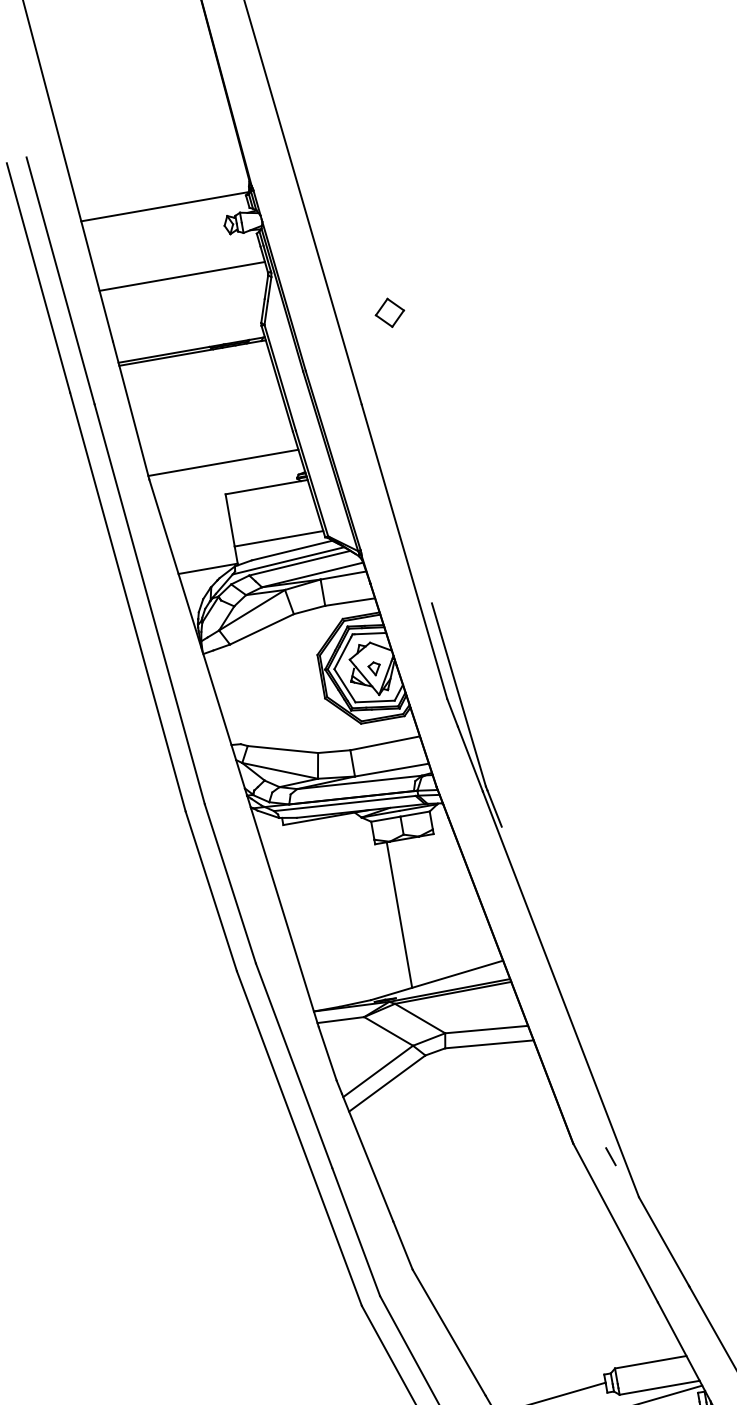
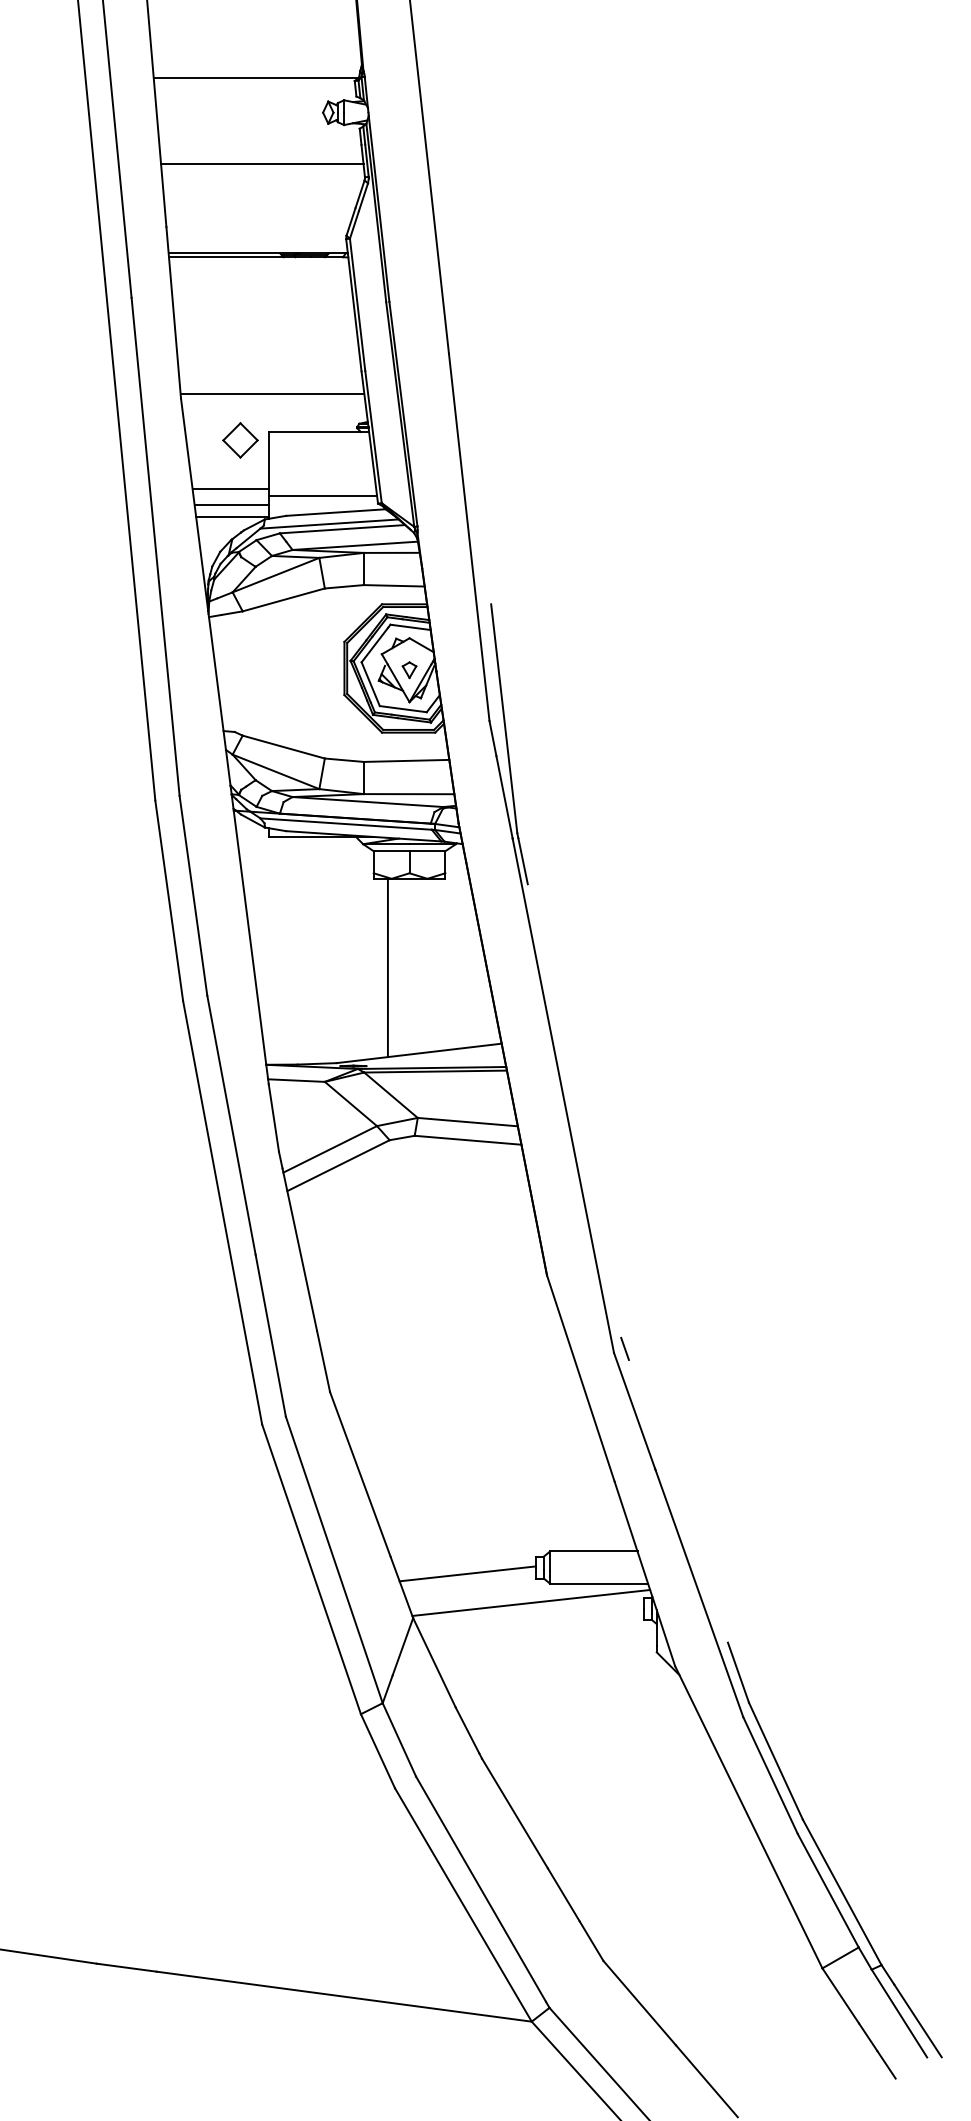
part: (389, 312) -> (240, 440), moved
line: (202, 545) -> (230, 488), added
line: (205, 558) -> (231, 504), added
line: (610, 1156) -> (624, 1348), moved

